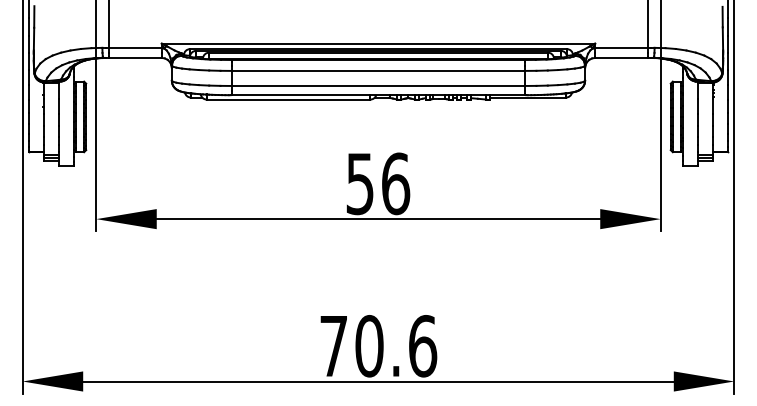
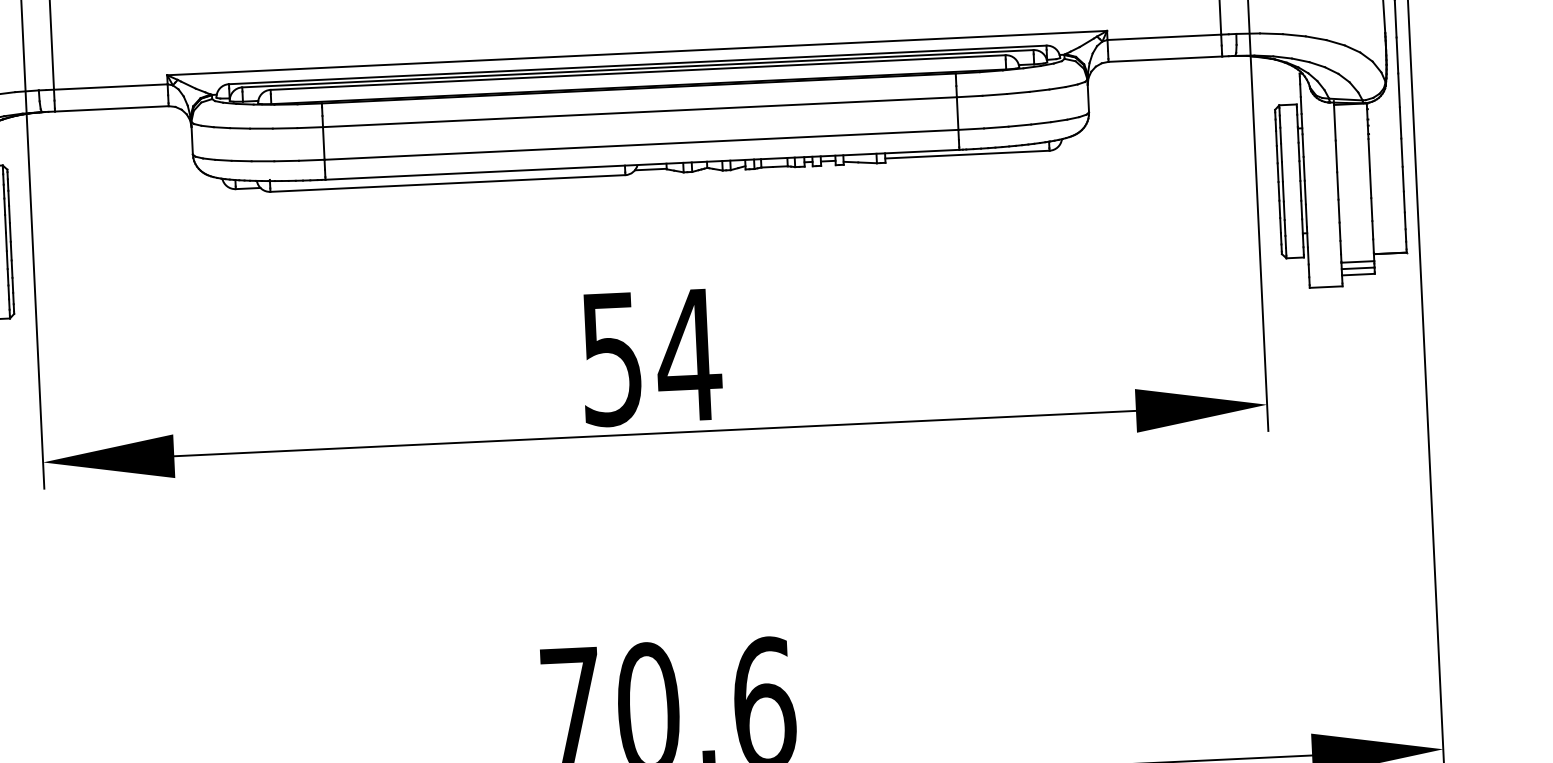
text: (395, 183) -> (688, 354), 56 -> 54

